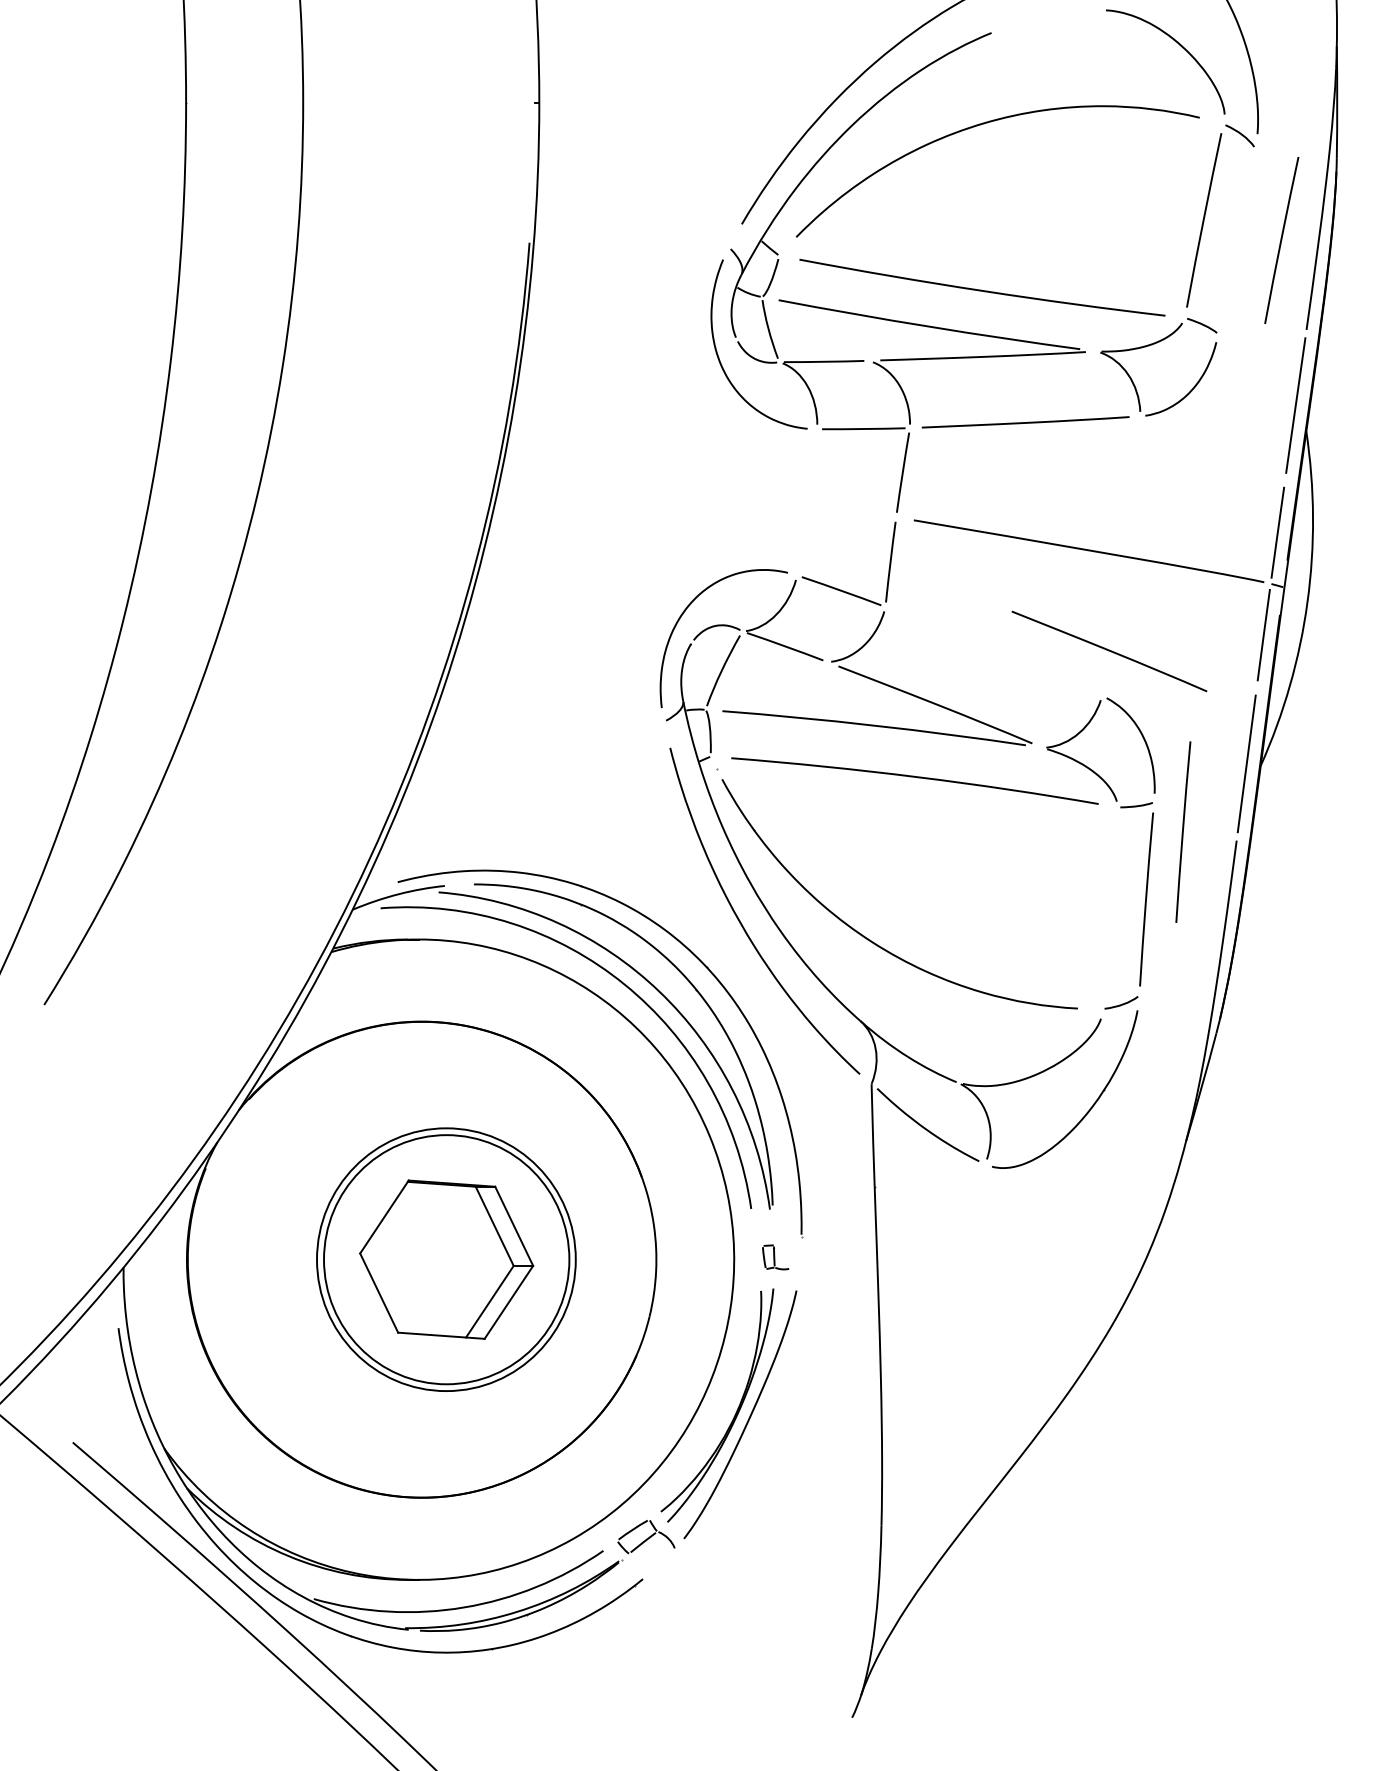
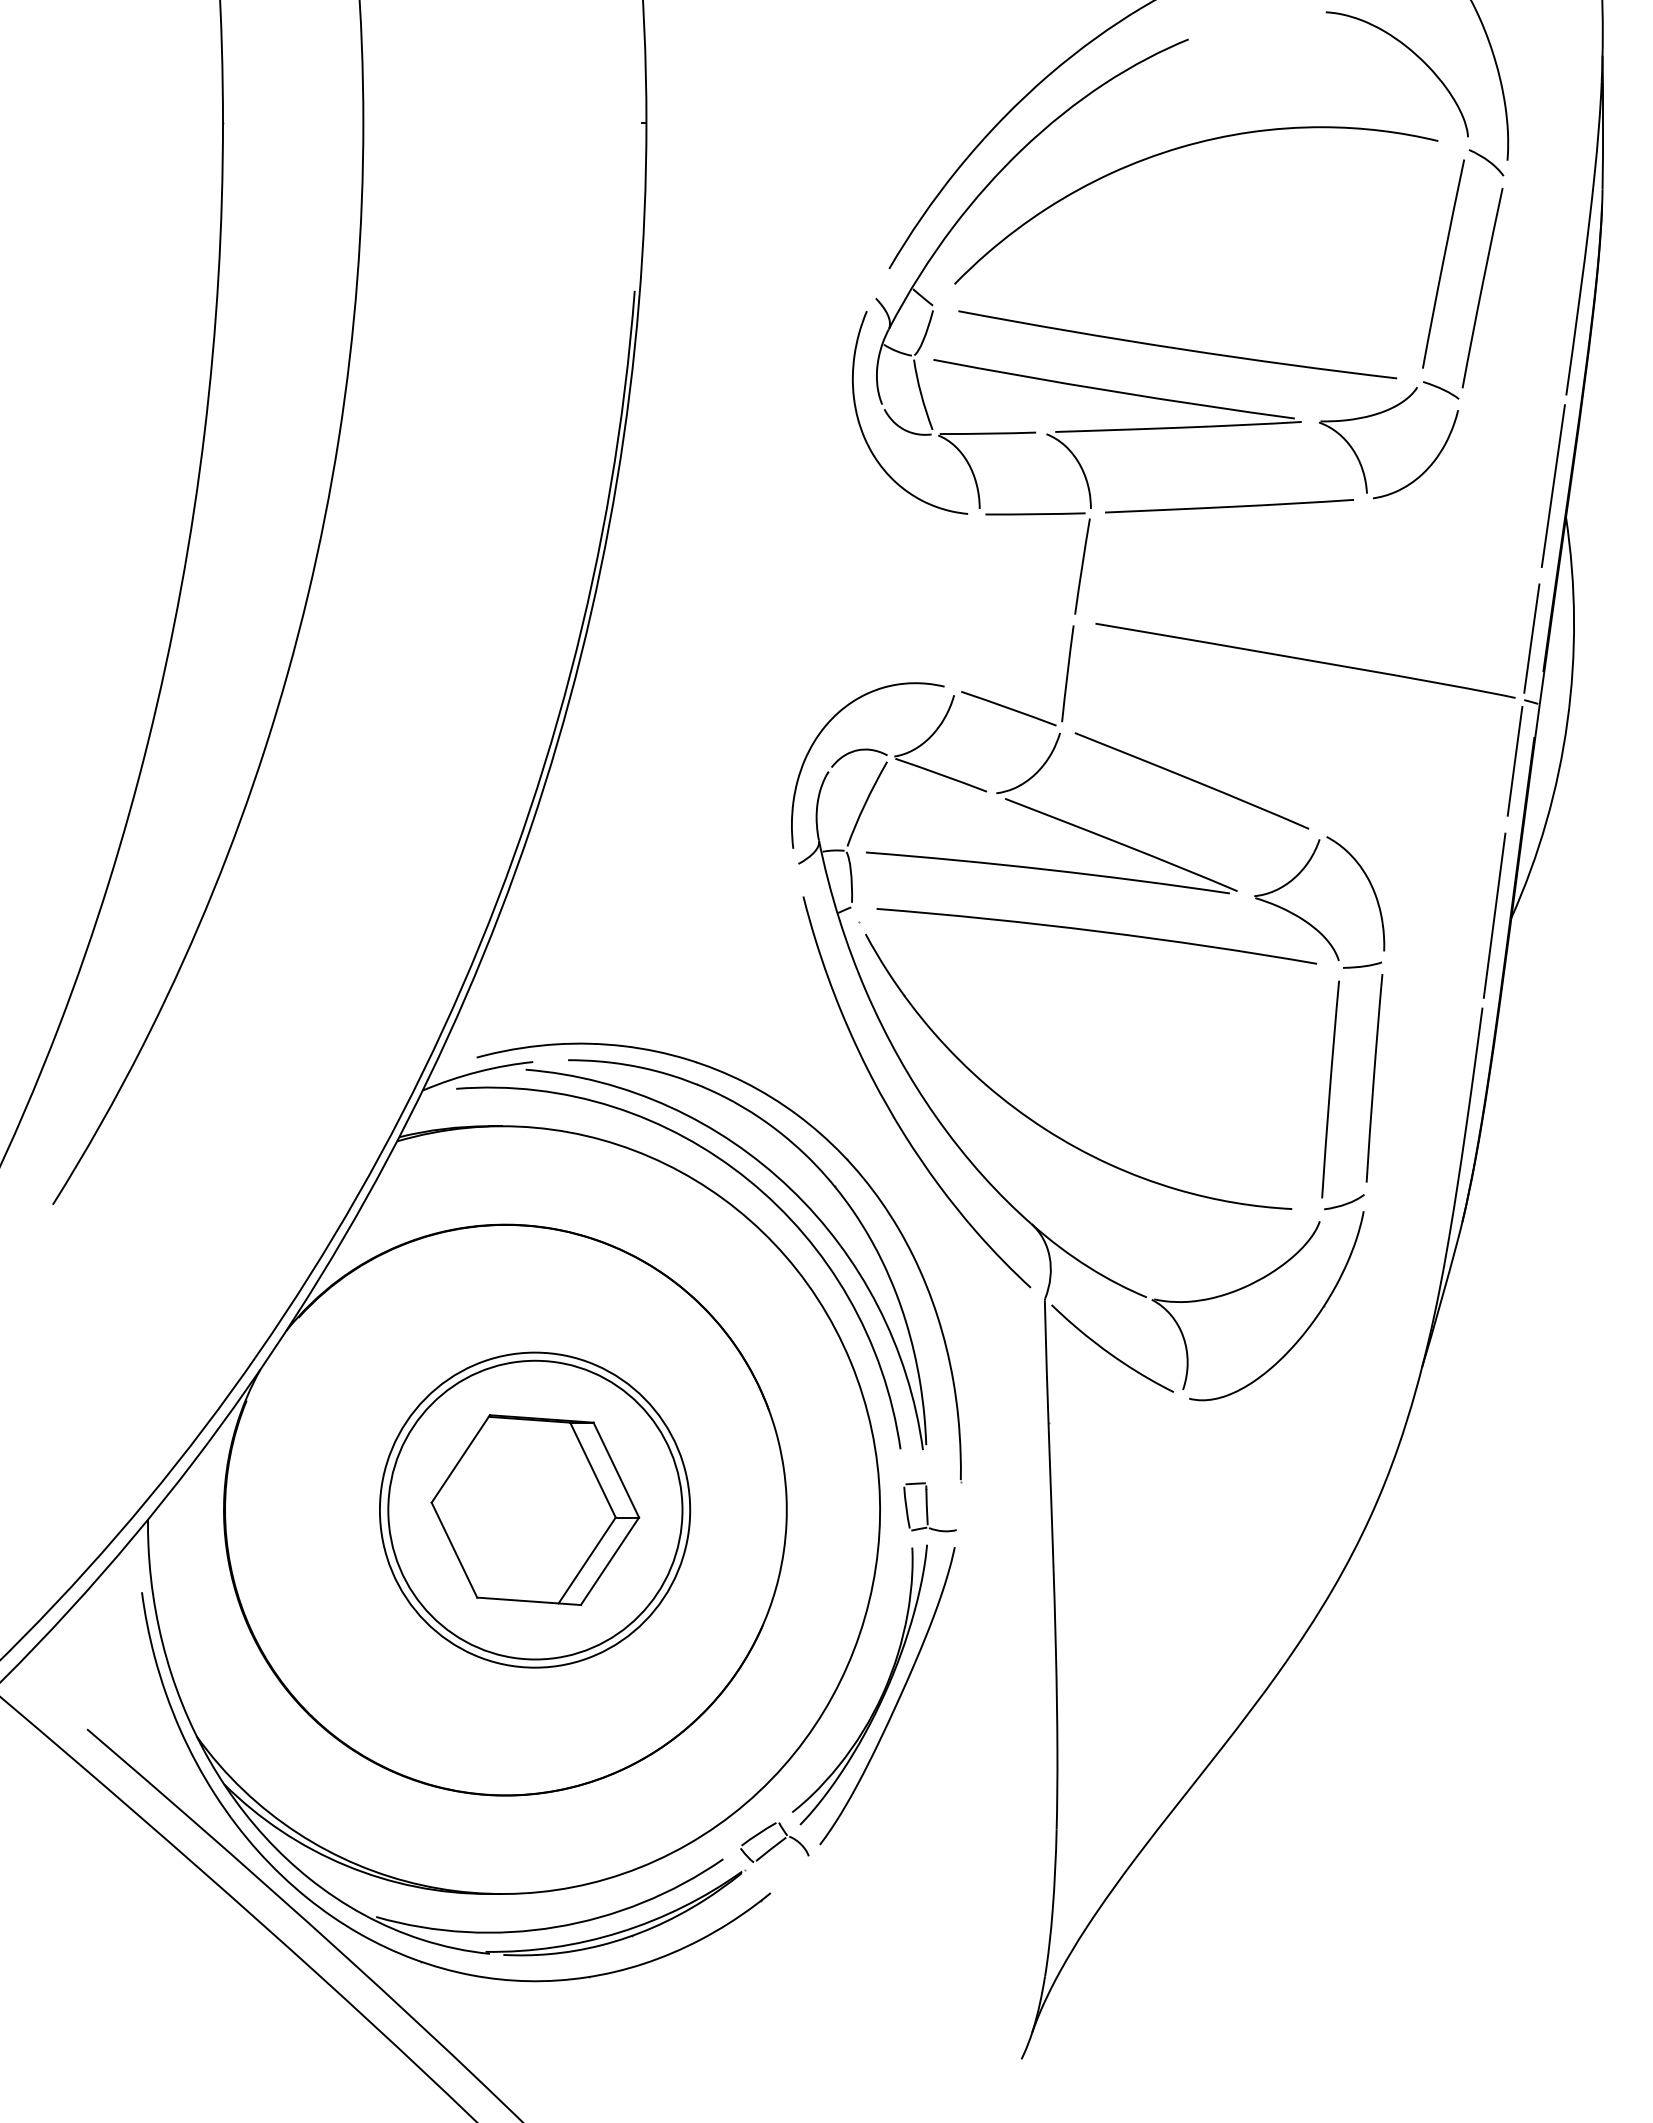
line: (1281, 240) -> (1482, 288), moved
curve: (1109, 651) -> (1191, 780), moved
line: (1183, 832) -> (1330, 1089), moved
part: (775, 1257) -> (929, 1507), size x1.67

